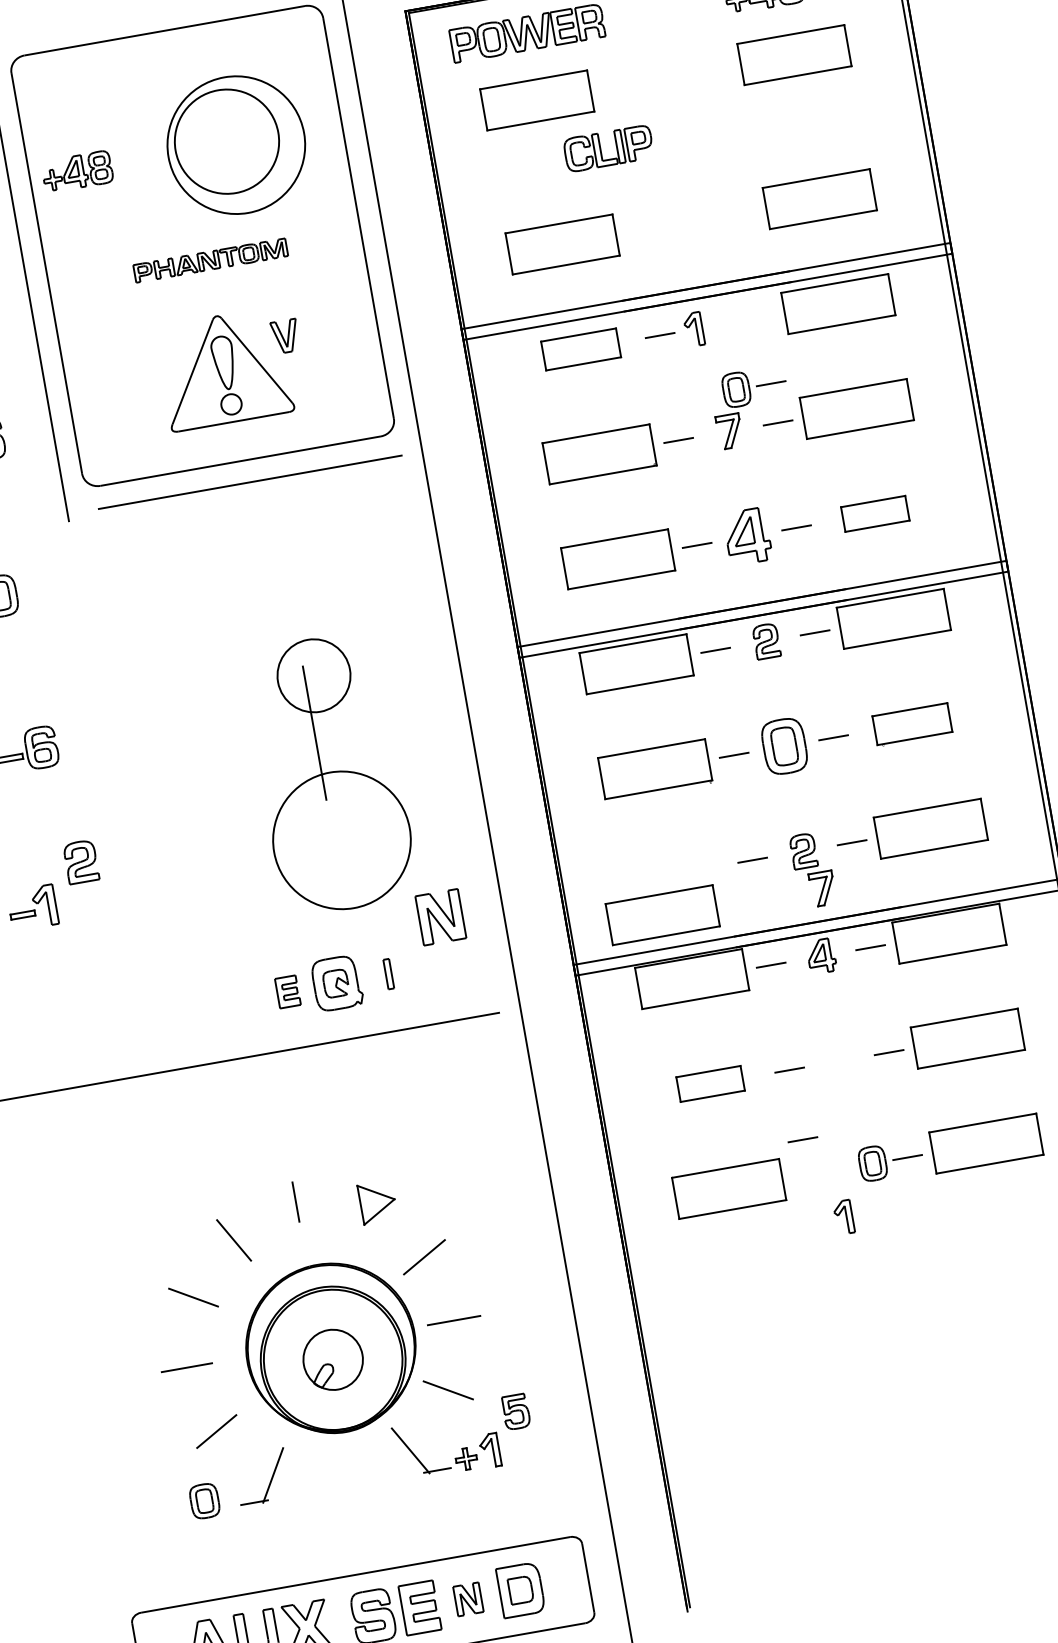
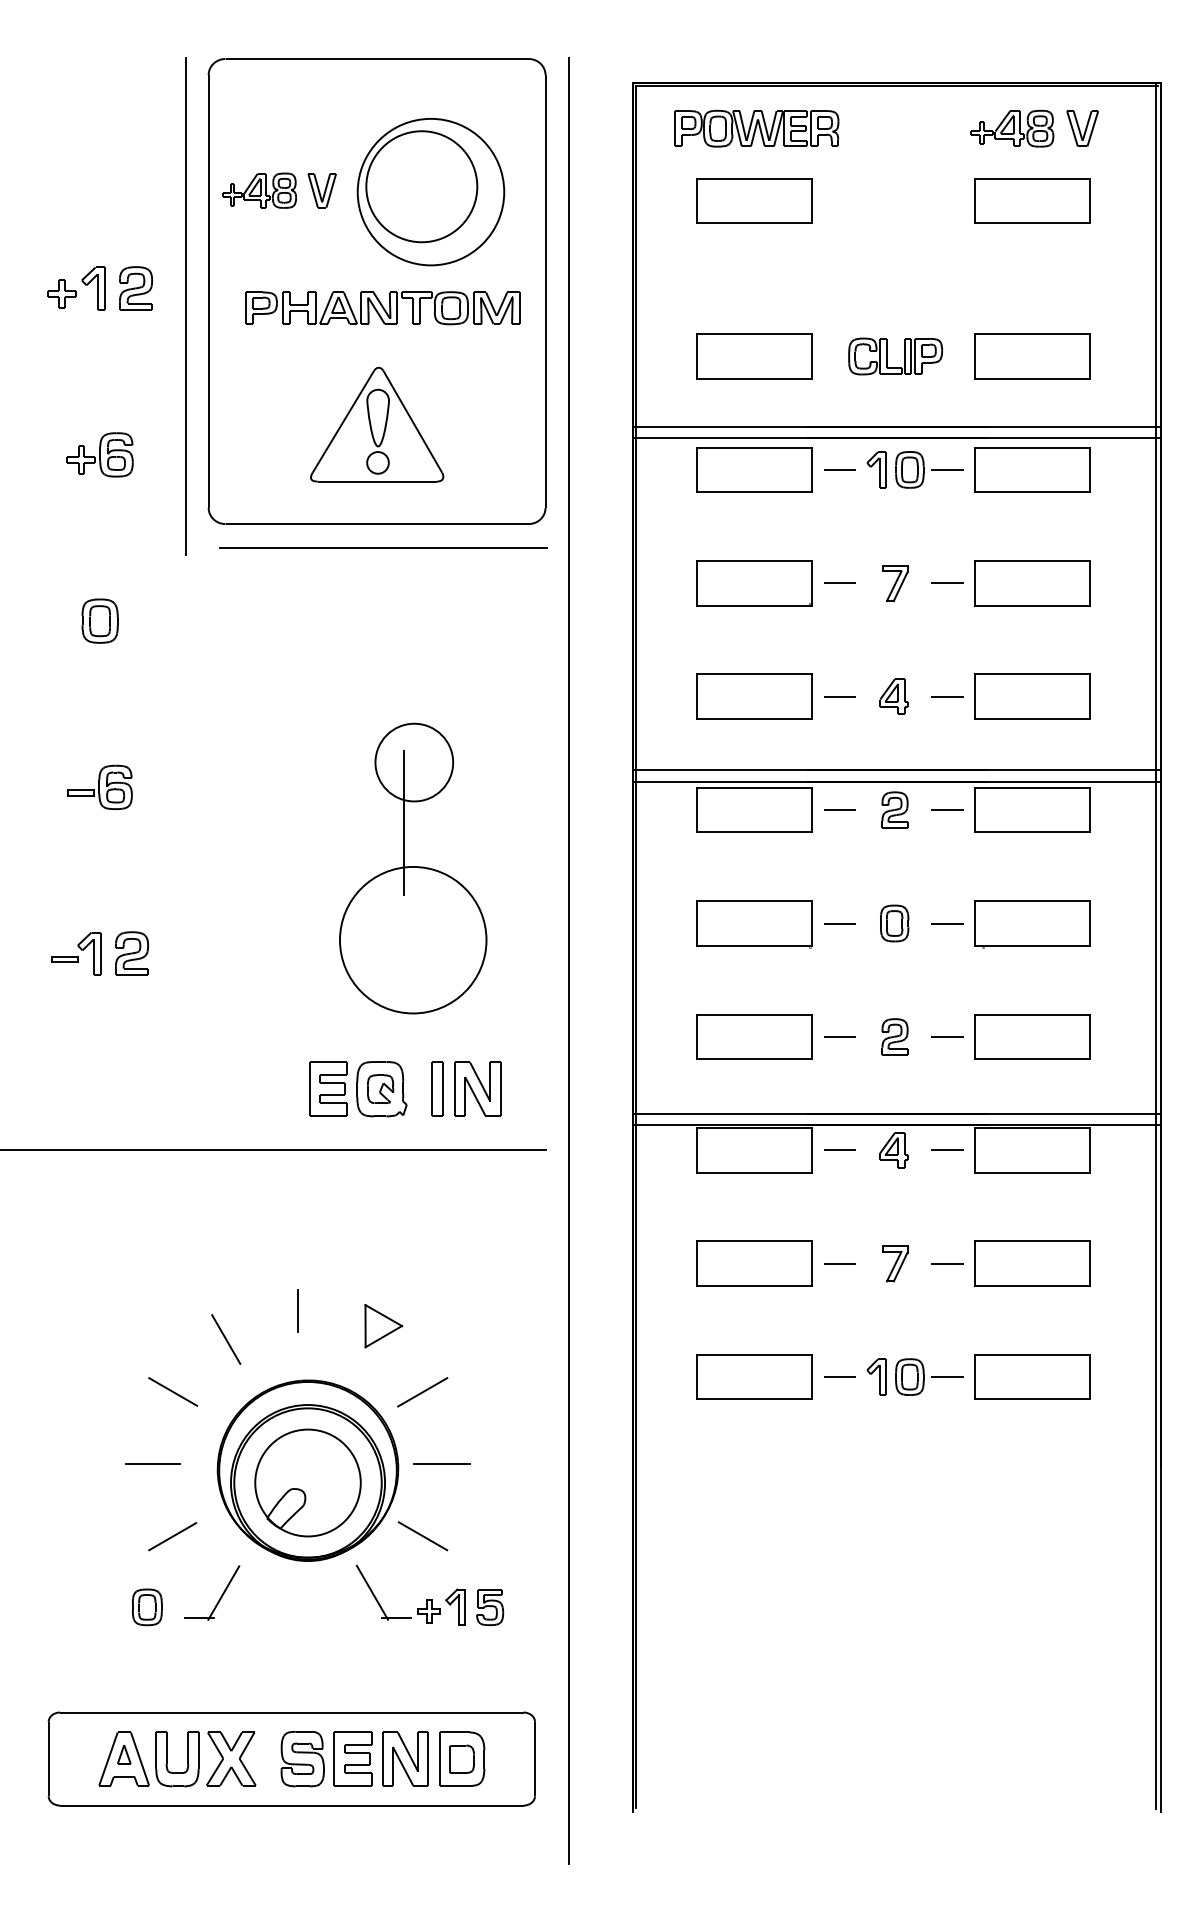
part: (601, 149) -> (887, 356), moved
part: (210, 260) -> (382, 308), size x1.67
part: (284, 336) -> (321, 190), moved
part: (580, 349) -> (754, 469), size x1.43
part: (754, 386) -> (929, 469), moved
part: (875, 513) -> (1032, 696), size x1.67
part: (746, 536) -> (893, 696), size x0.62
part: (912, 724) -> (1032, 924), size x1.43
part: (784, 746) -> (894, 923), size x0.62
part: (80, 861) -> (131, 953), moved
part: (823, 888) -> (895, 1263), moved
part: (662, 914) -> (754, 1036), moved
part: (440, 916) -> (477, 1088), moved
part: (388, 973) -> (437, 1088), size x1.67
part: (287, 991) -> (328, 1088), size x1.67
part: (710, 1083) -> (754, 1263), size x1.67
line: (802, 1139) -> (839, 1376), moved
part: (843, 1216) -> (876, 1376), moved
part: (332, 1359) -> (307, 1482), size x1.67
part: (516, 1411) -> (490, 1607), moved
part: (468, 1598) -> (405, 1758), size x1.67

